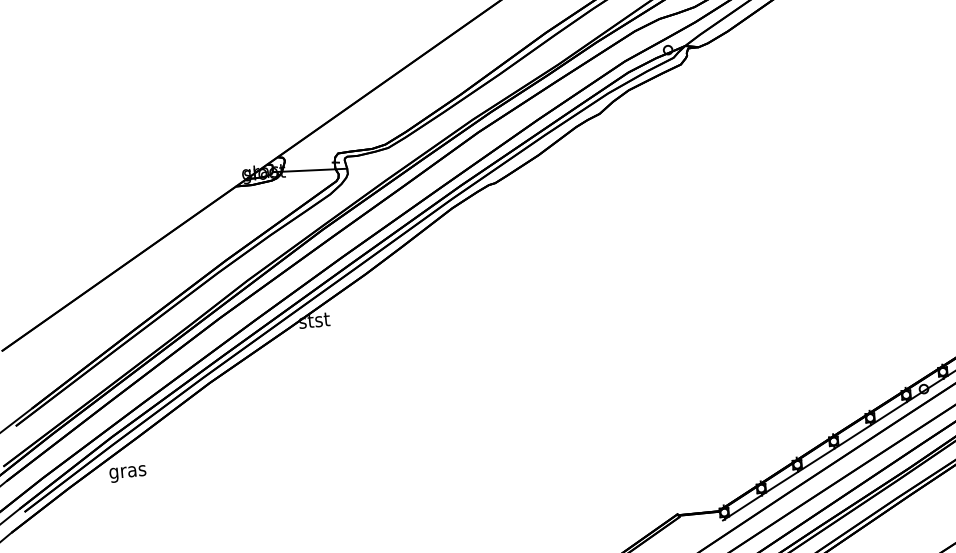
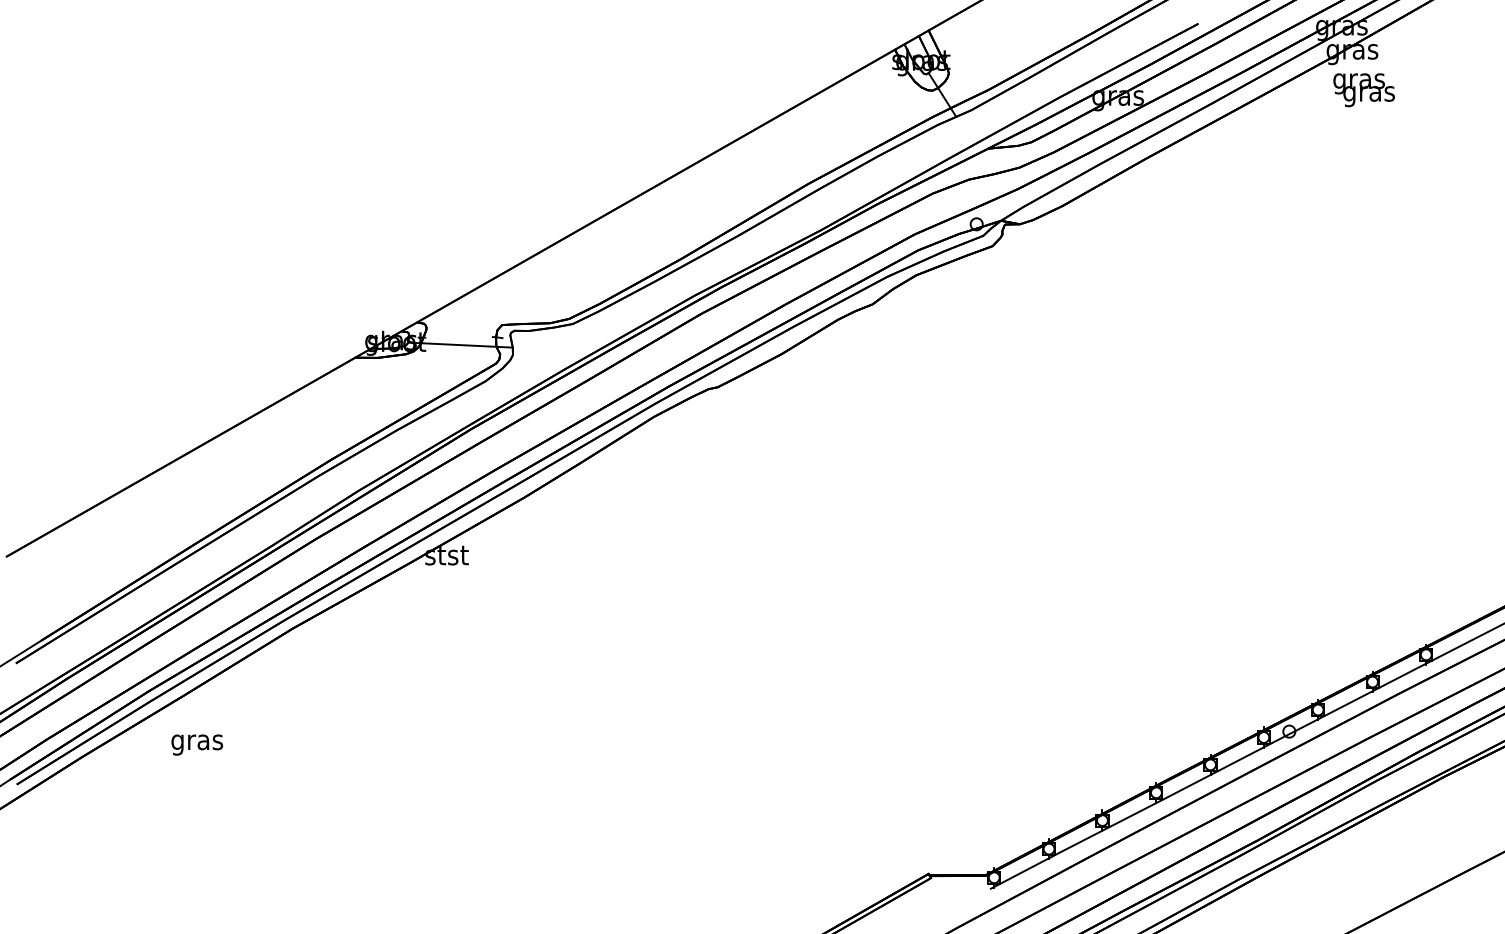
text: (128, 473) -> (197, 744), moved

